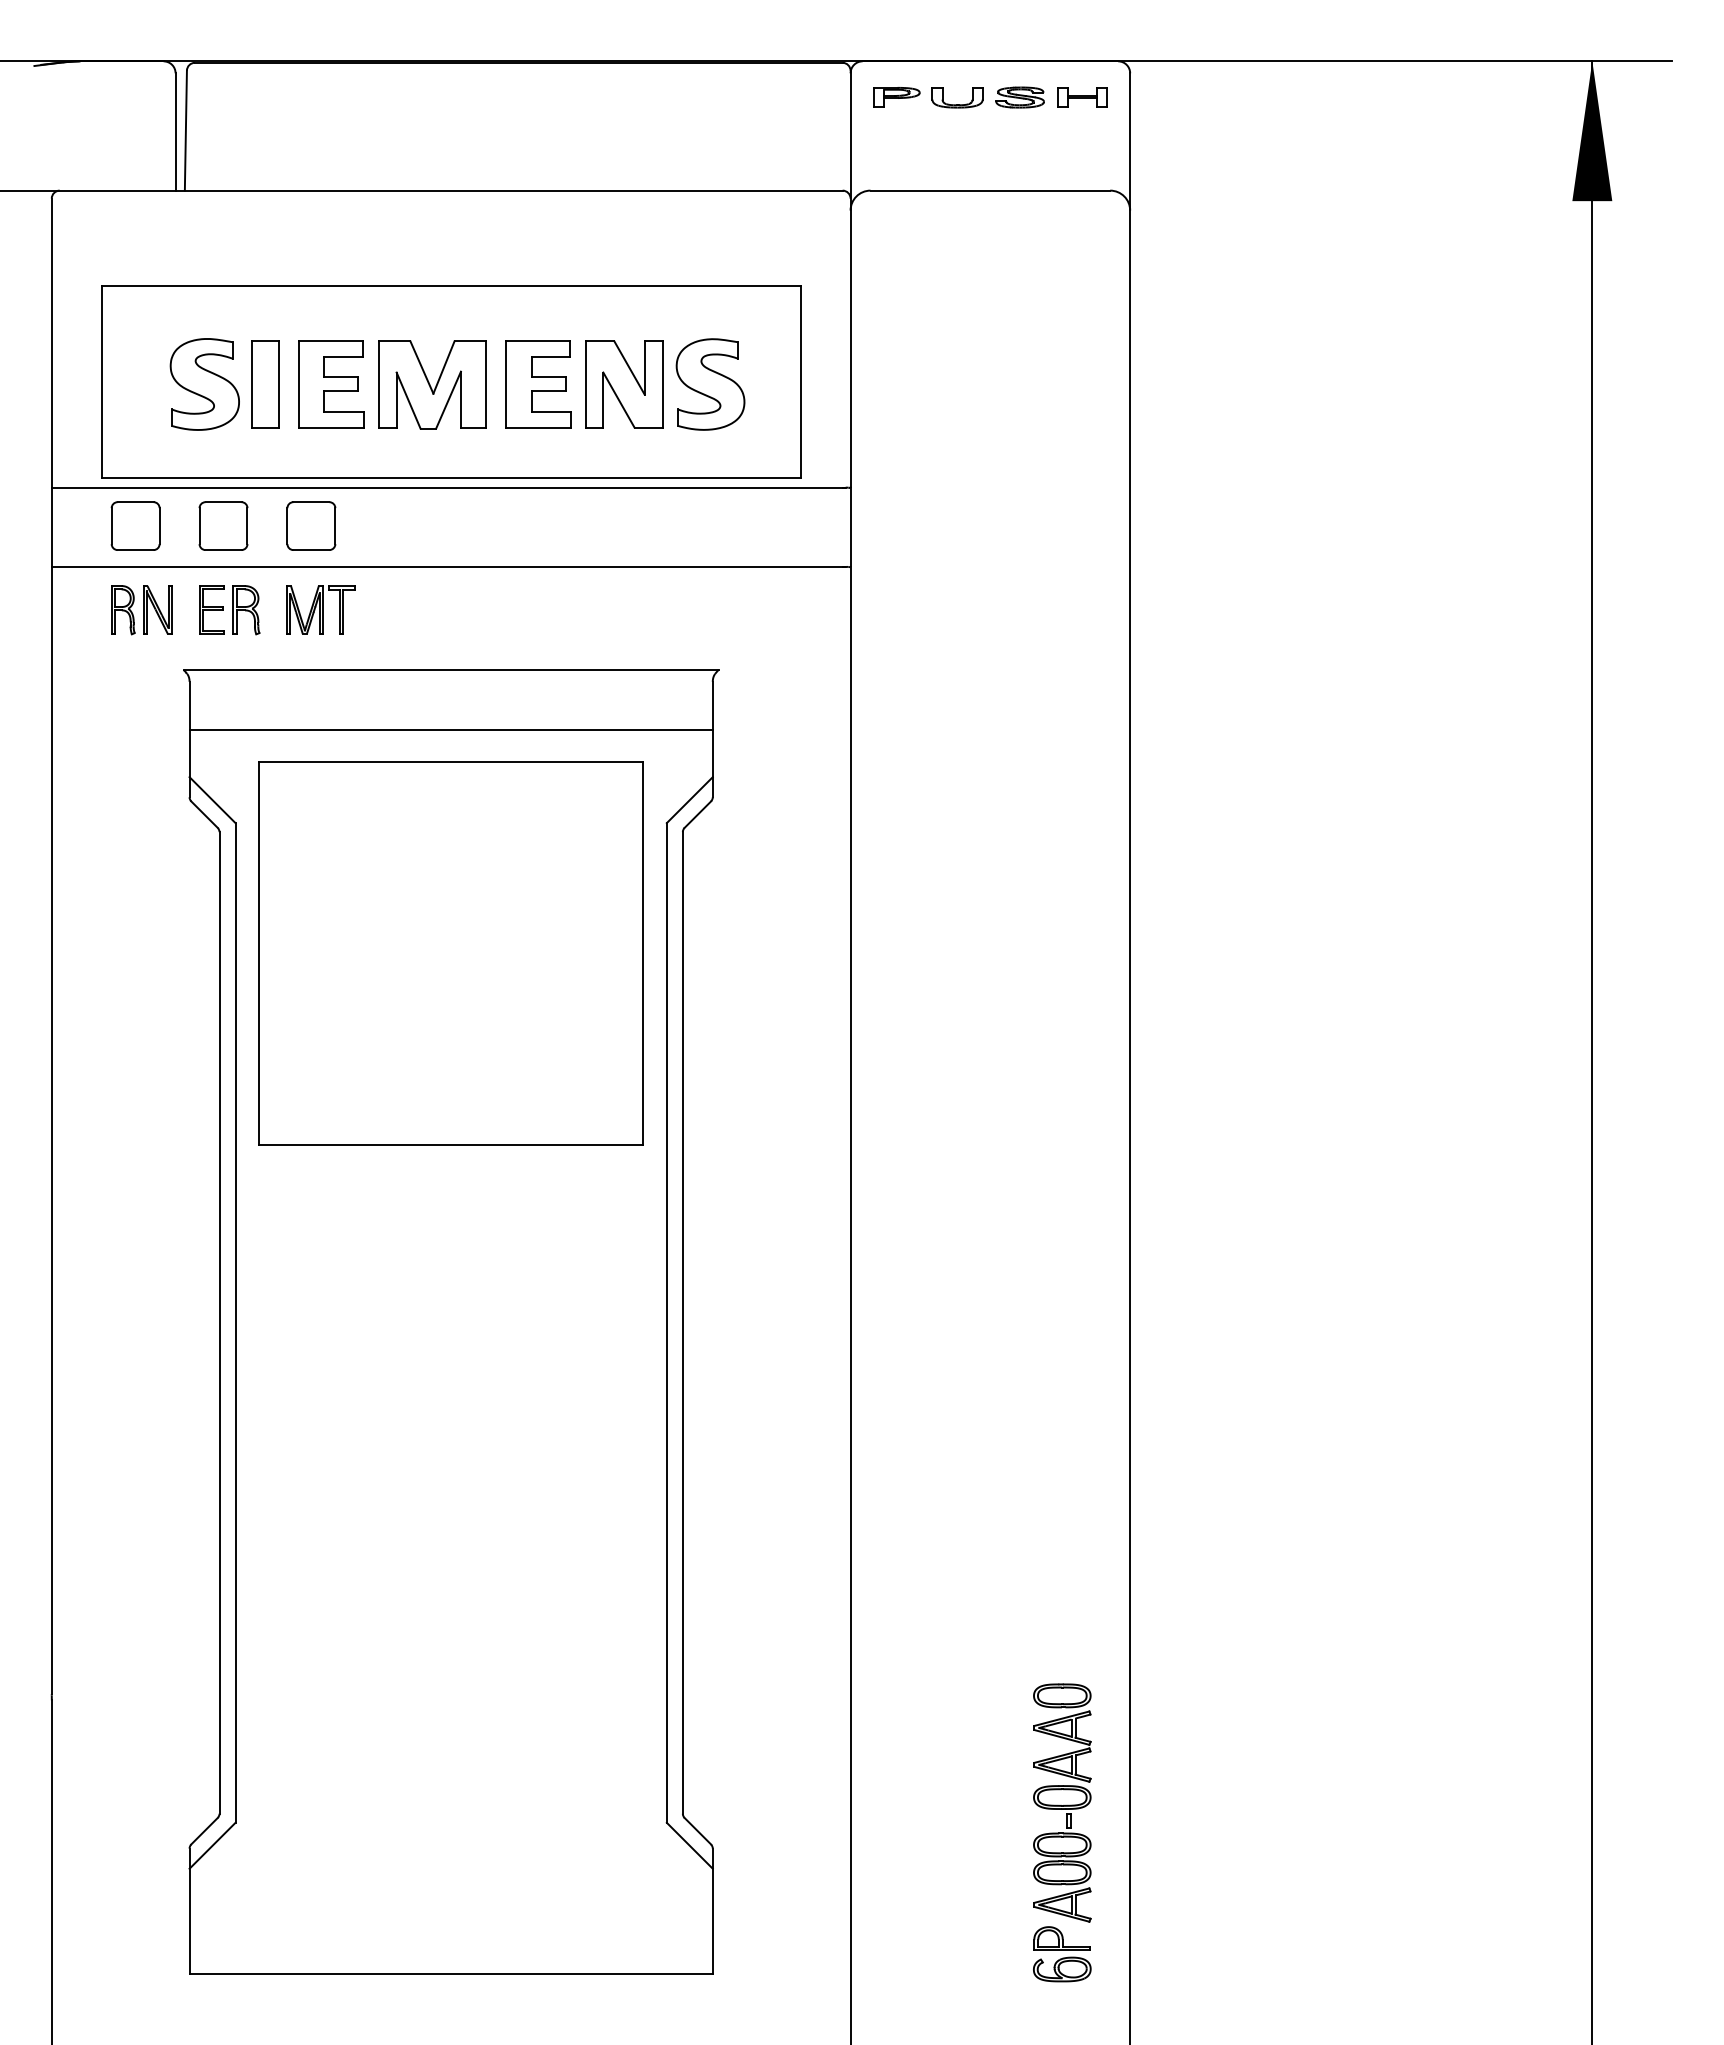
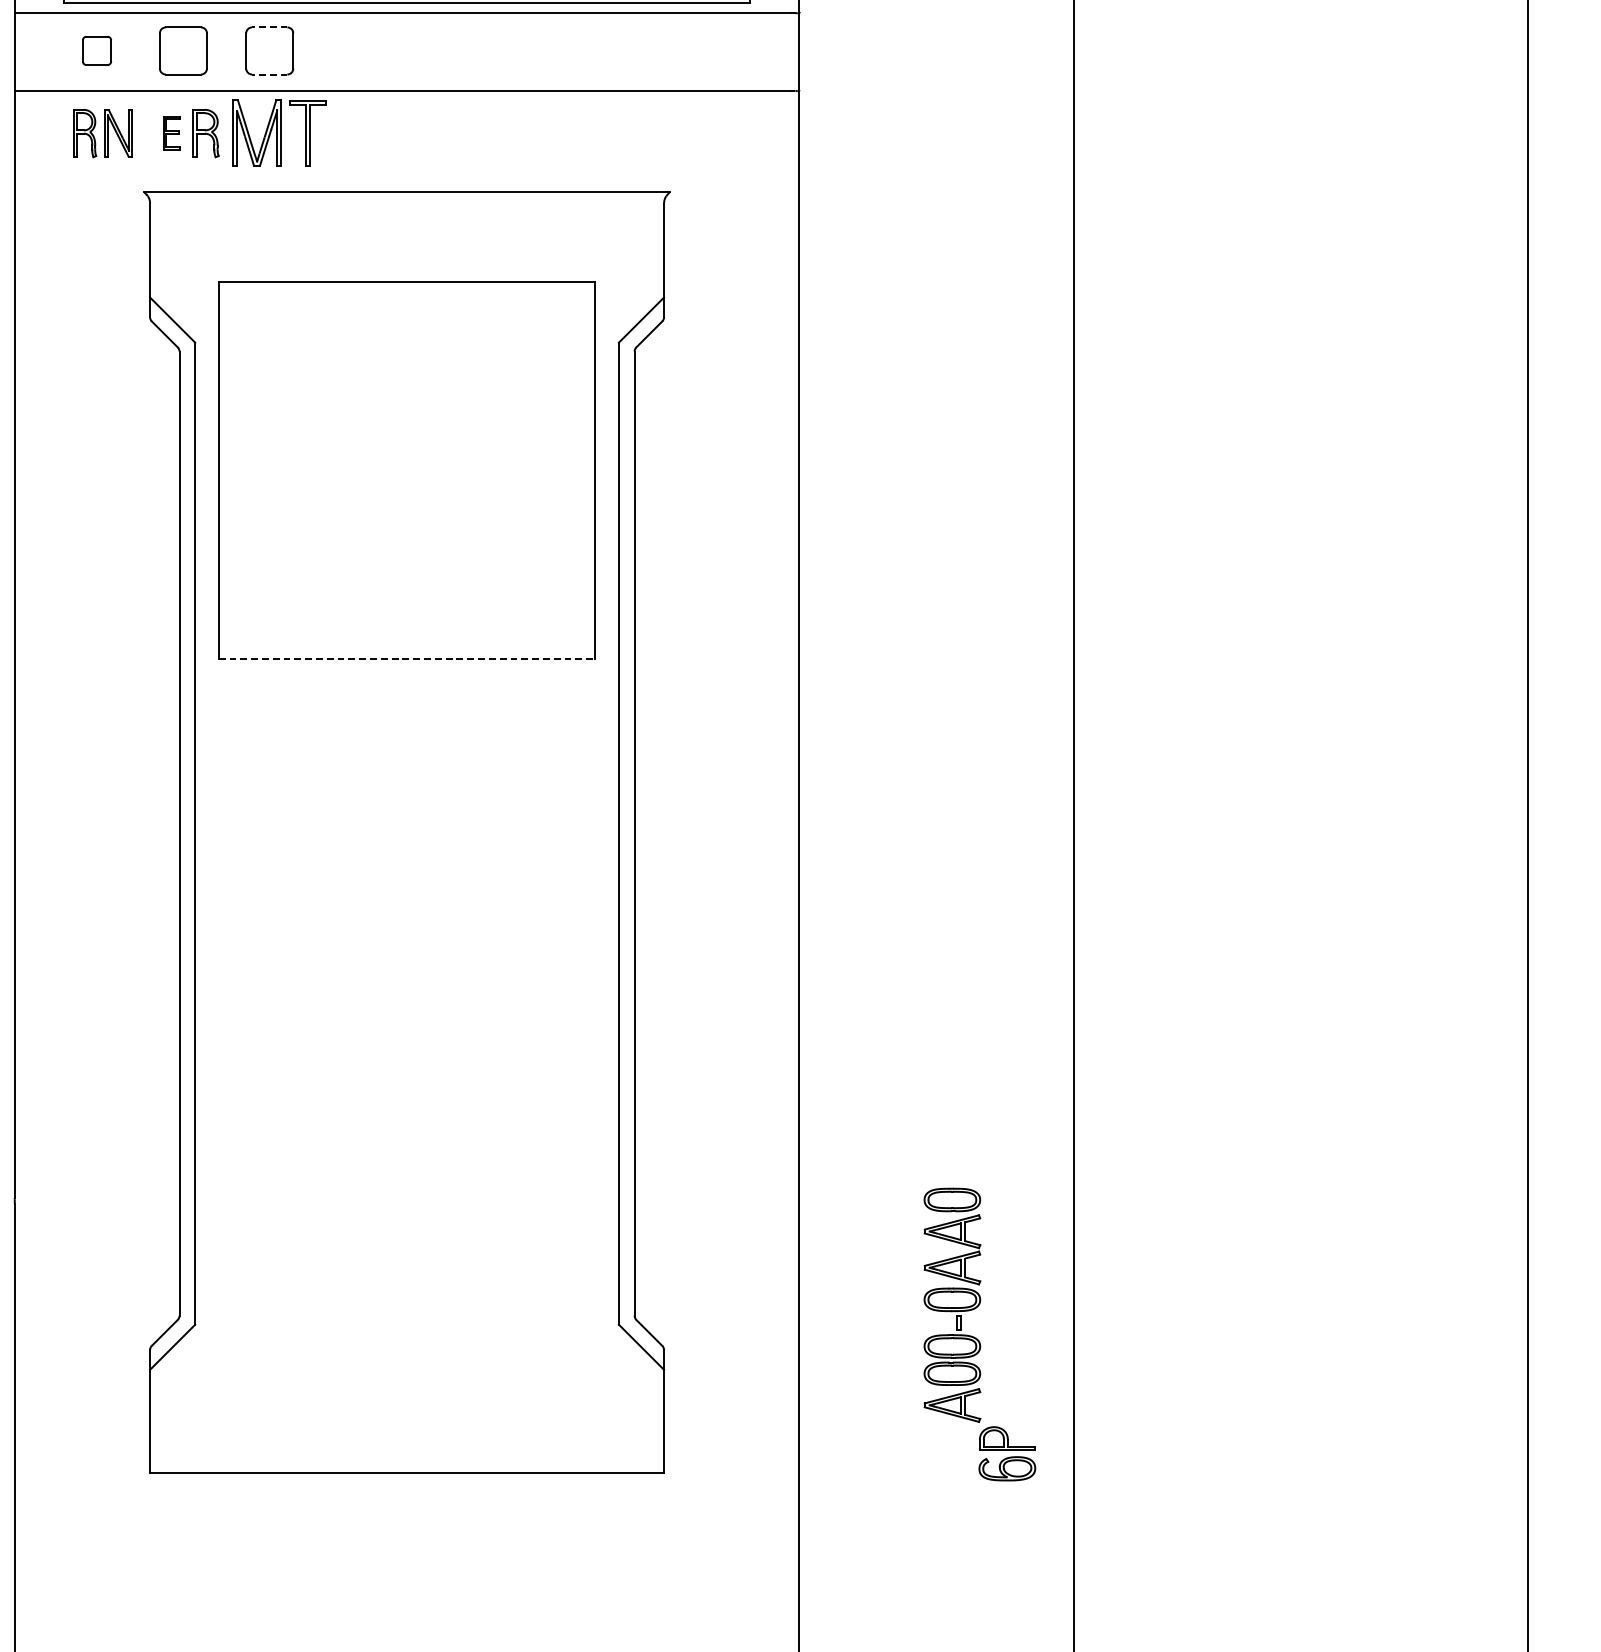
line: (311, 502) -> (269, 27), solid -> dashed
part: (135, 525) -> (96, 50), size x0.6
line: (311, 550) -> (269, 74), solid -> dashed
part: (211, 609) -> (171, 132), size x0.7
part: (320, 609) -> (278, 132), size x1.4
line: (450, 730) -> (406, 251), removed
line: (451, 1145) -> (407, 659), solid -> dashed
part: (1062, 1802) -> (952, 1304), moved

